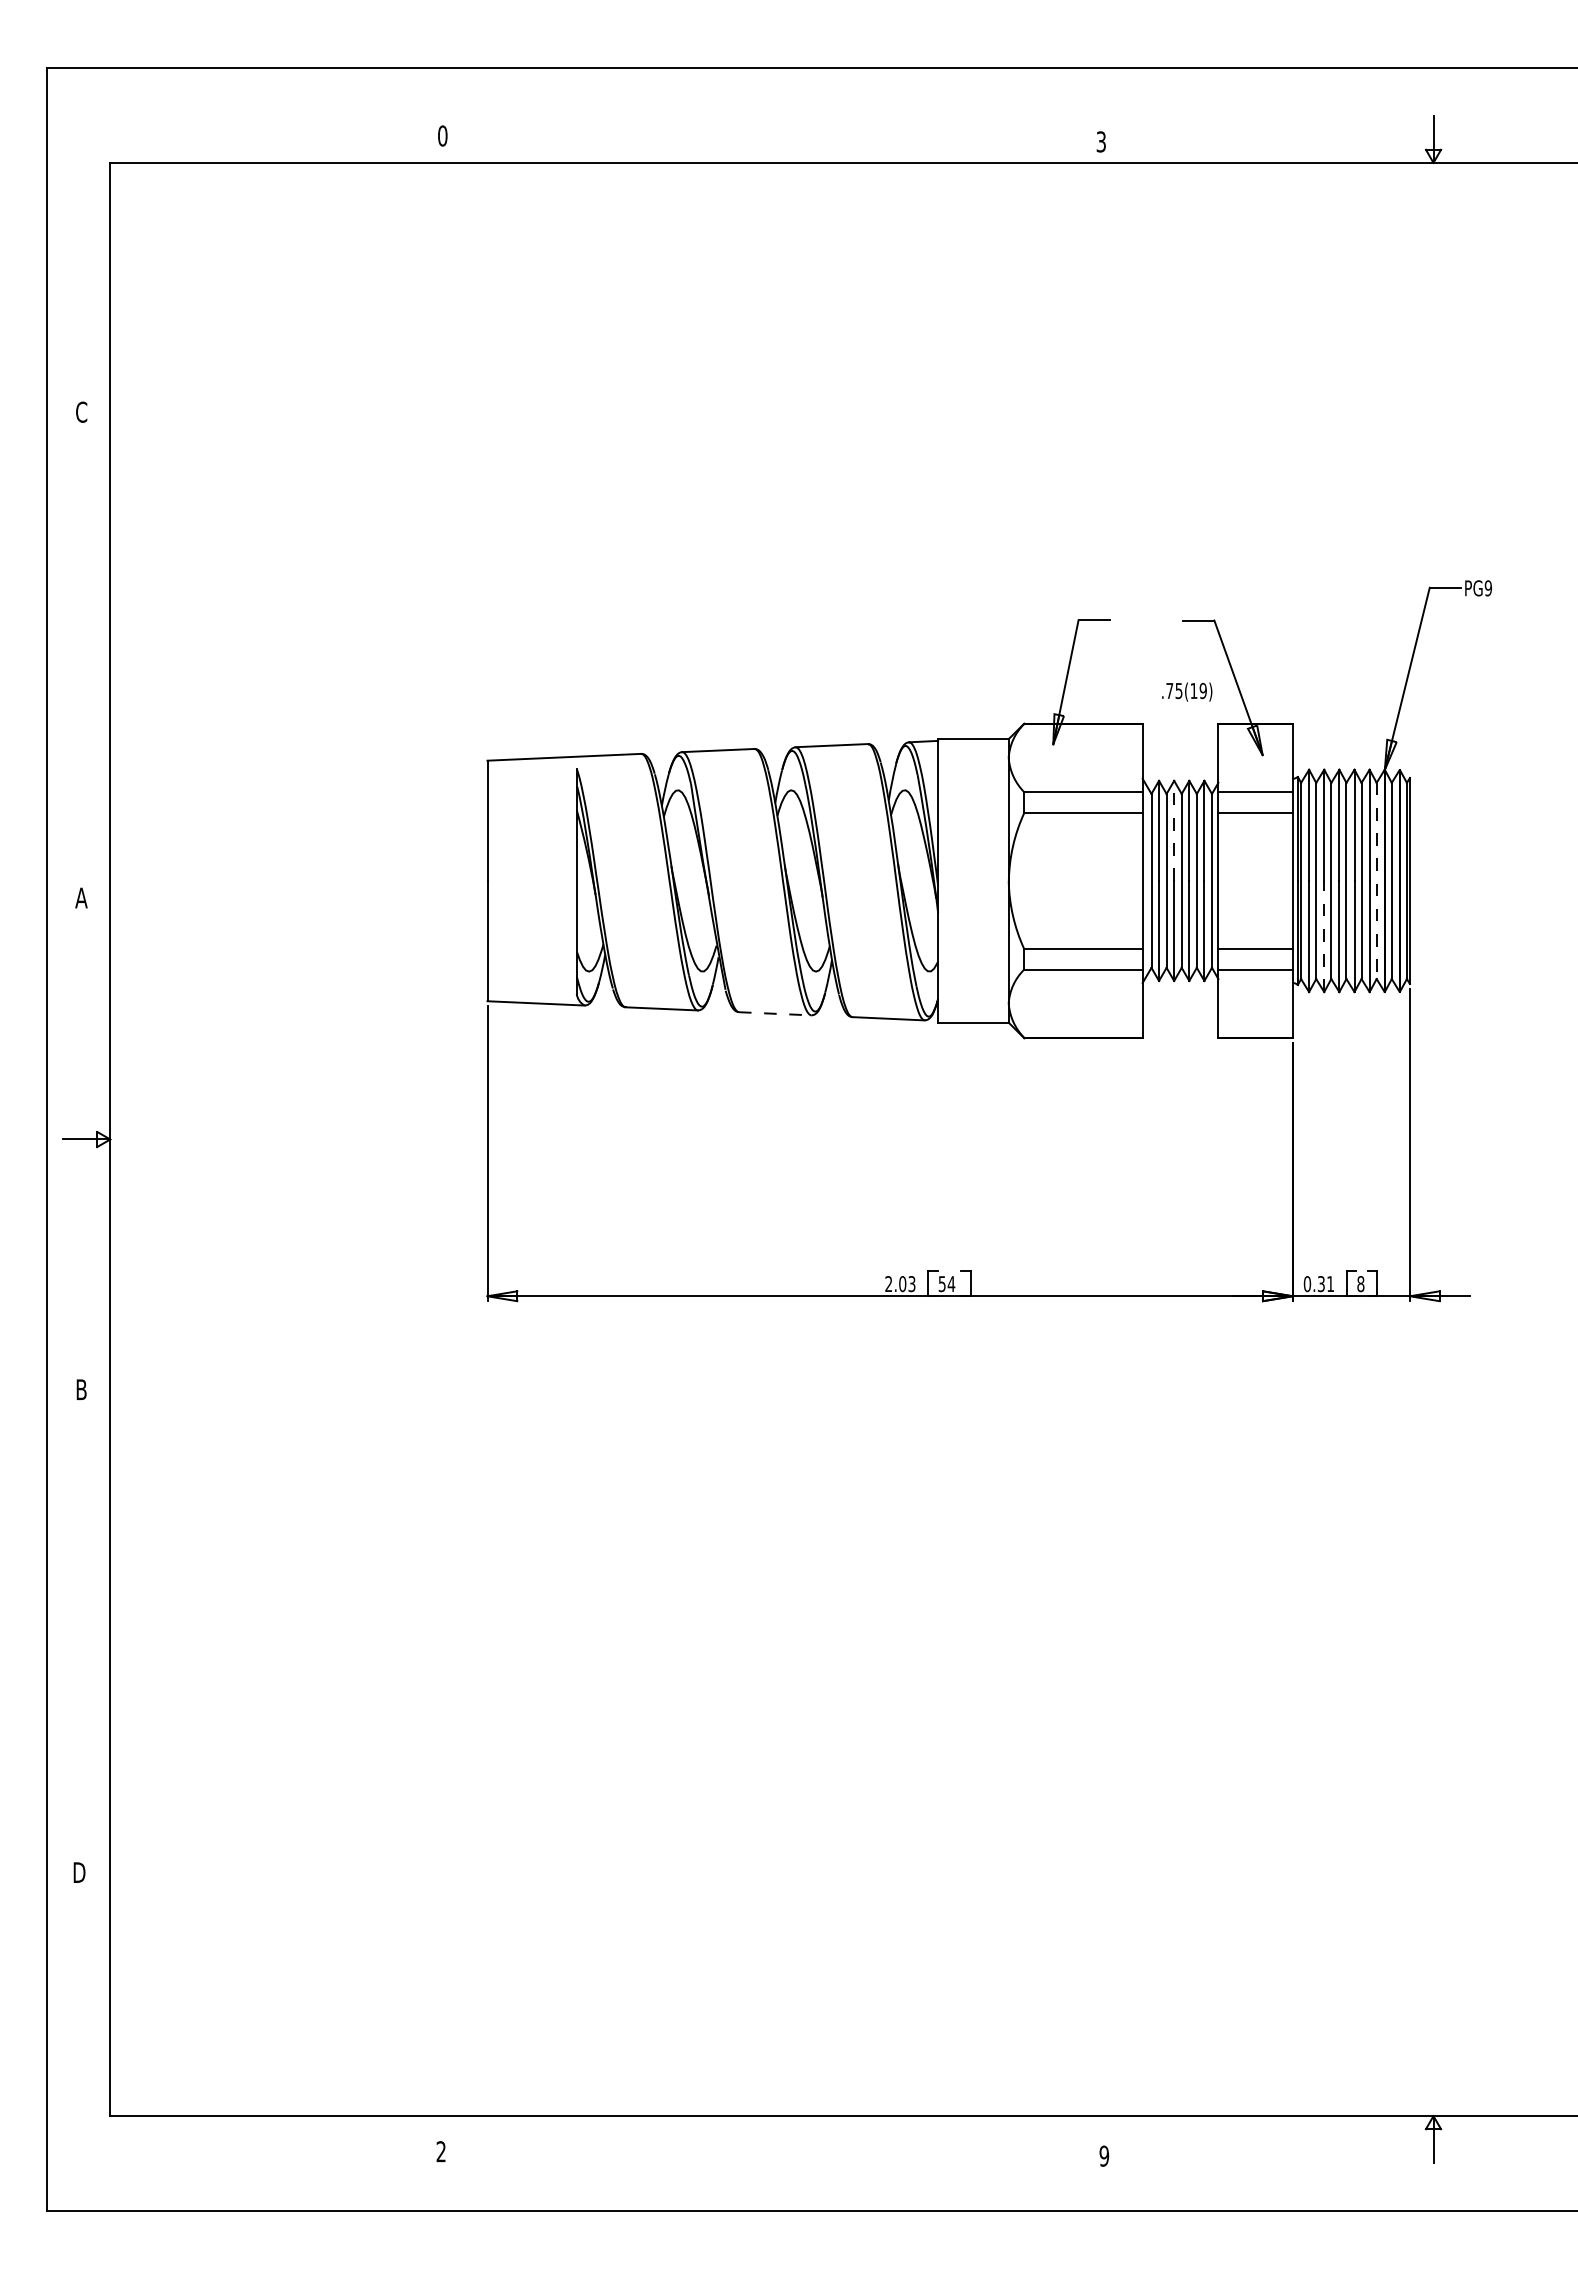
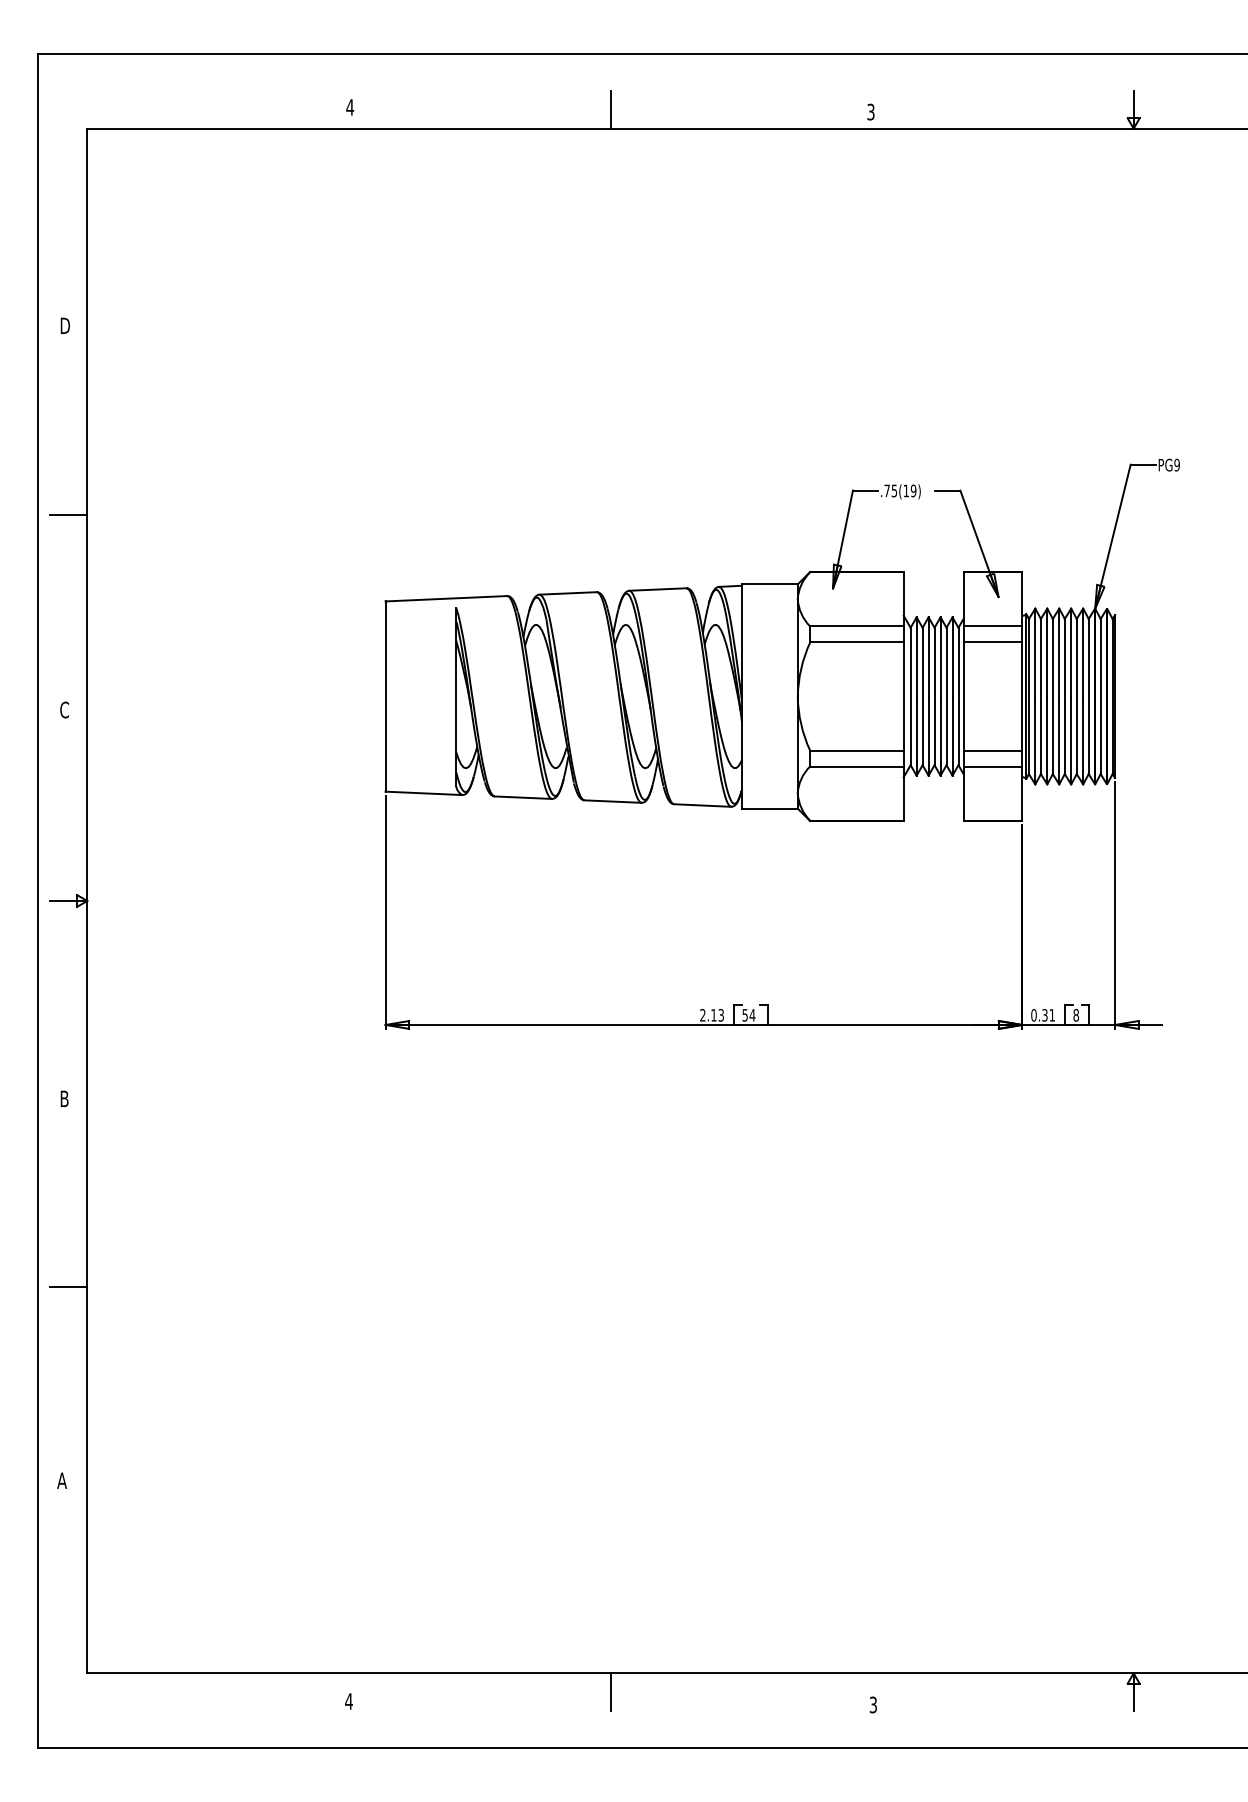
text: (442, 135) -> (349, 107), 0 -> 4
line: (771, 138) -> (610, 109), added
text: (82, 411) -> (65, 325), C -> D
line: (86, 651) -> (68, 515), added
text: (1187, 691) -> (901, 491), moved
line: (1174, 830) -> (928, 656), dashed -> solid
line: (1376, 881) -> (1088, 696), dashed -> solid
text: (81, 897) -> (64, 709), A -> C
line: (1324, 936) -> (1047, 740), dashed -> solid
line: (775, 1013) -> (613, 801), dashed -> solid
text: (902, 1284) -> (713, 1015), 2.03 -> 2.13
line: (86, 1627) -> (68, 1286), added
text: (78, 1872) -> (62, 1480), D -> A
line: (771, 2139) -> (610, 1691), added
text: (441, 2151) -> (349, 1701), 2 -> 4
text: (1104, 2155) -> (873, 1704), 9 -> 3

